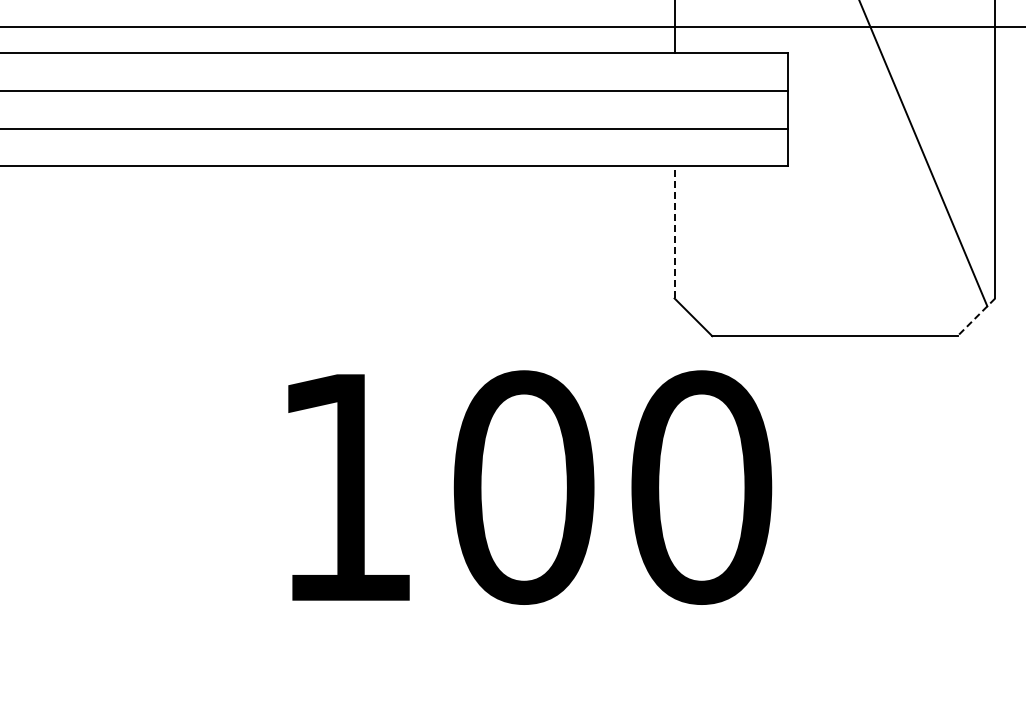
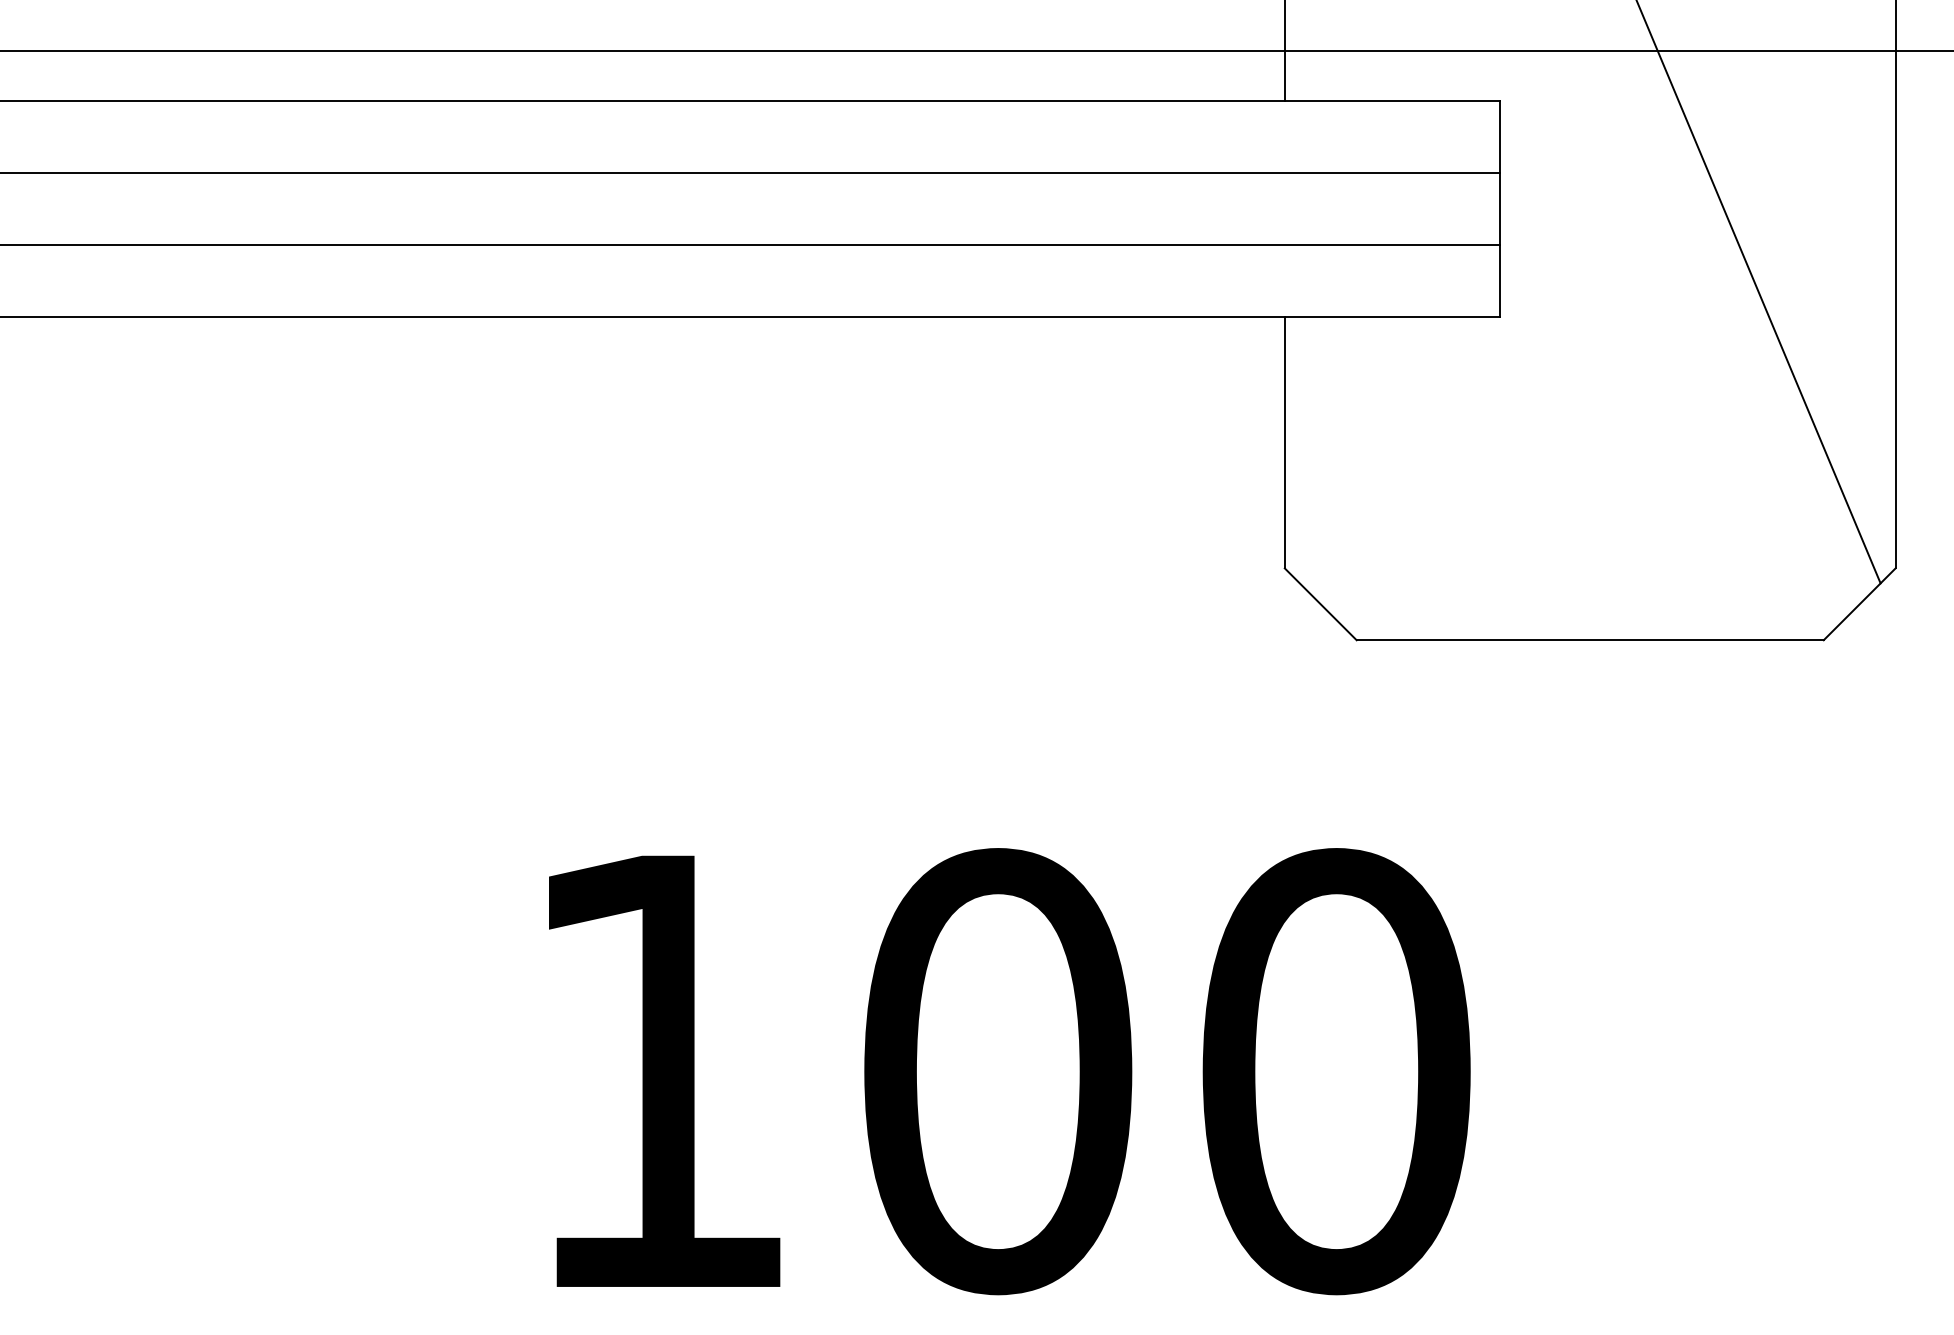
line: (674, 231) -> (1284, 440), dashed -> solid
line: (976, 317) -> (1859, 604), dashed -> solid
text: (530, 487) -> (1010, 1071), moved

